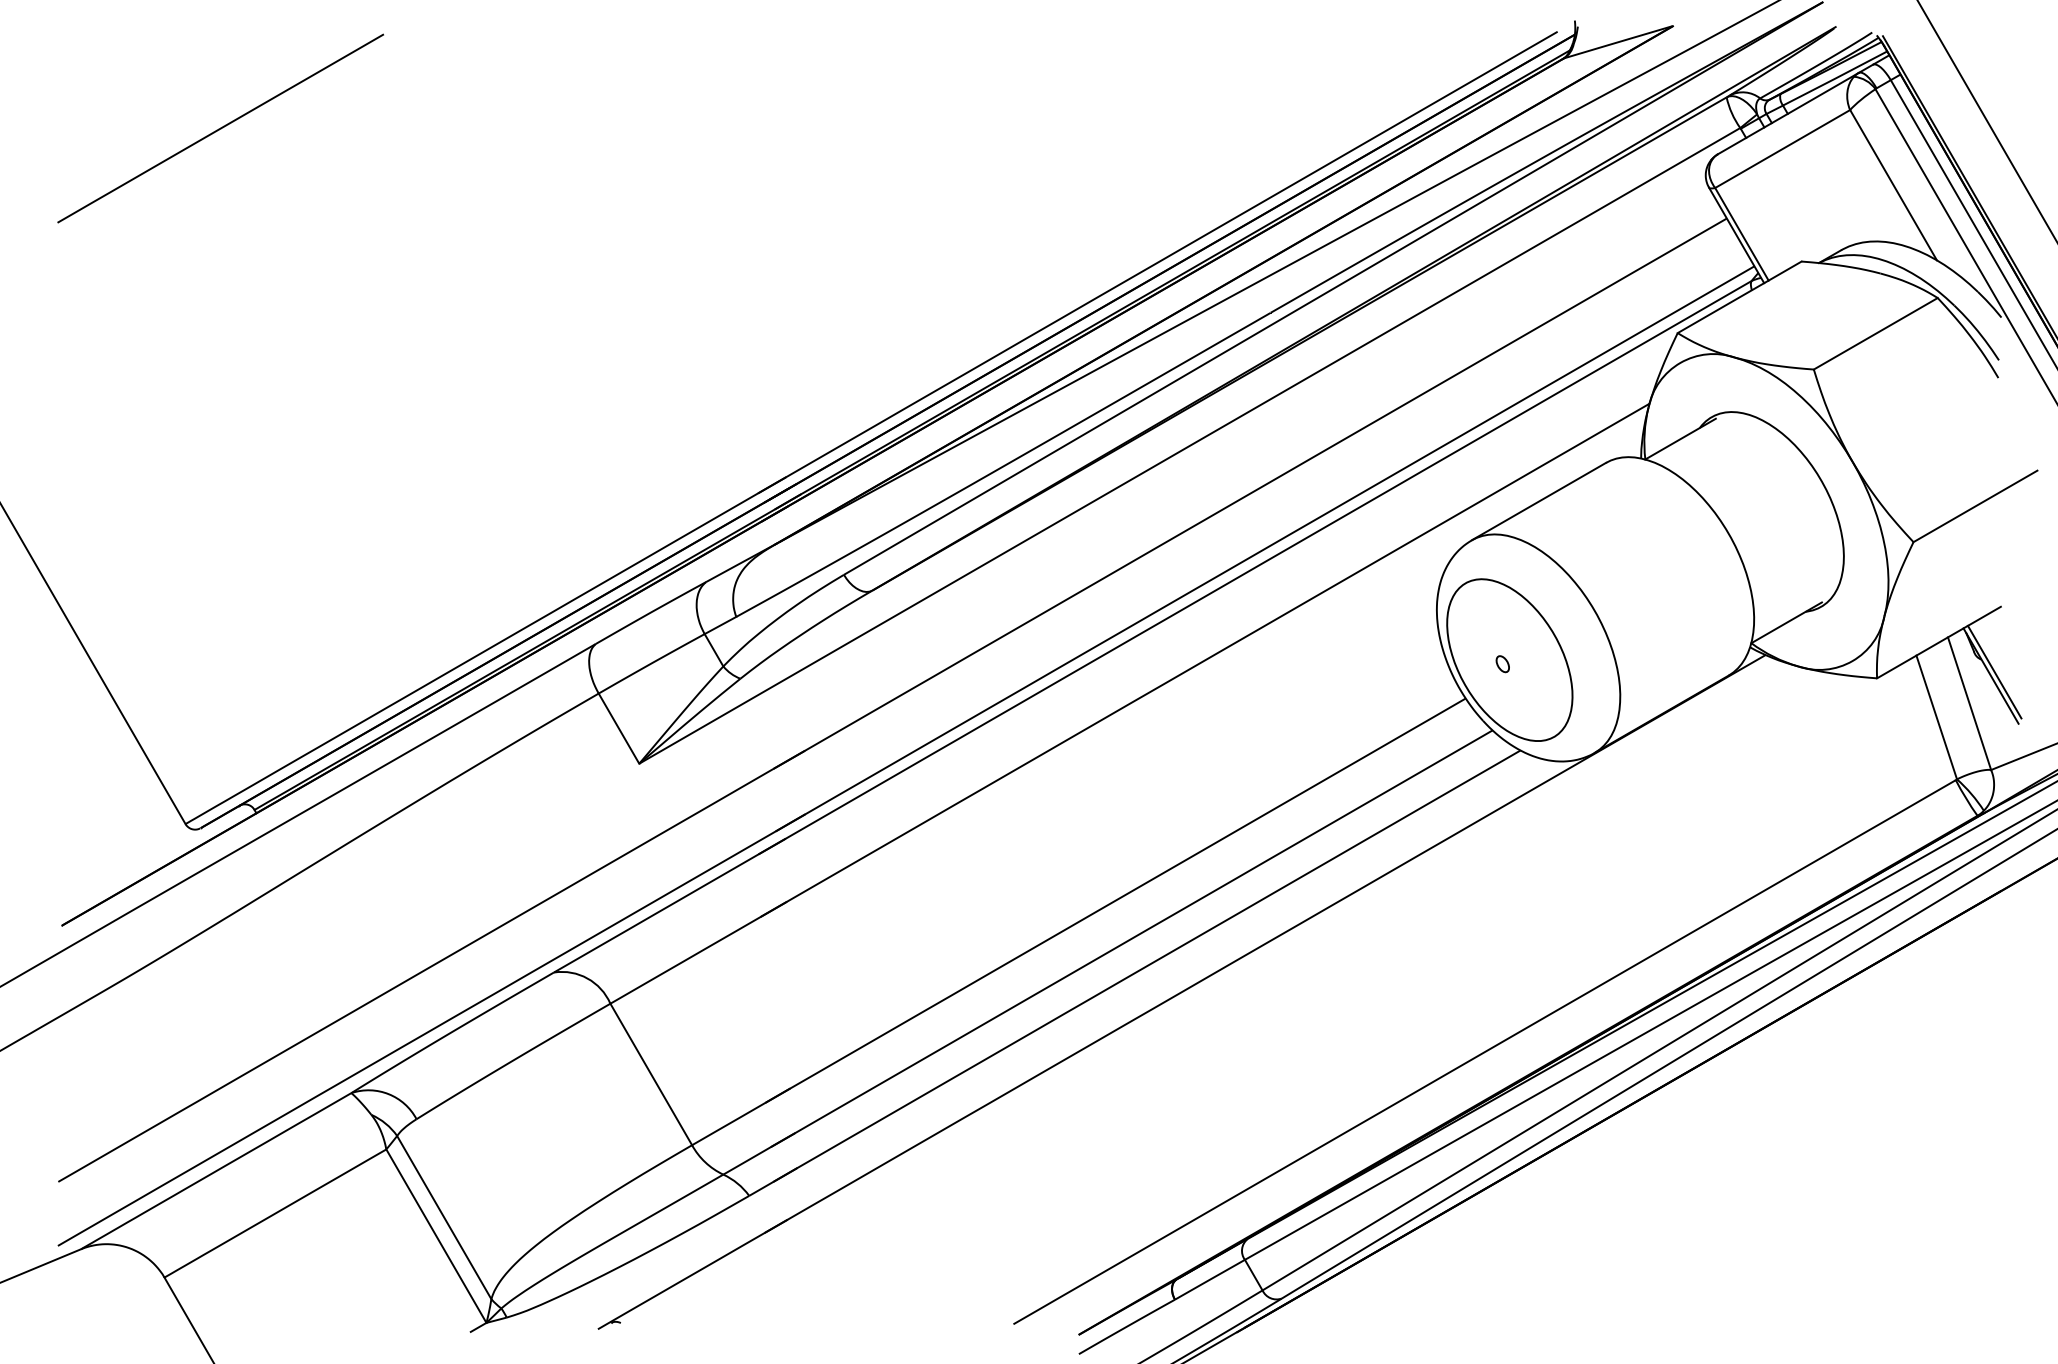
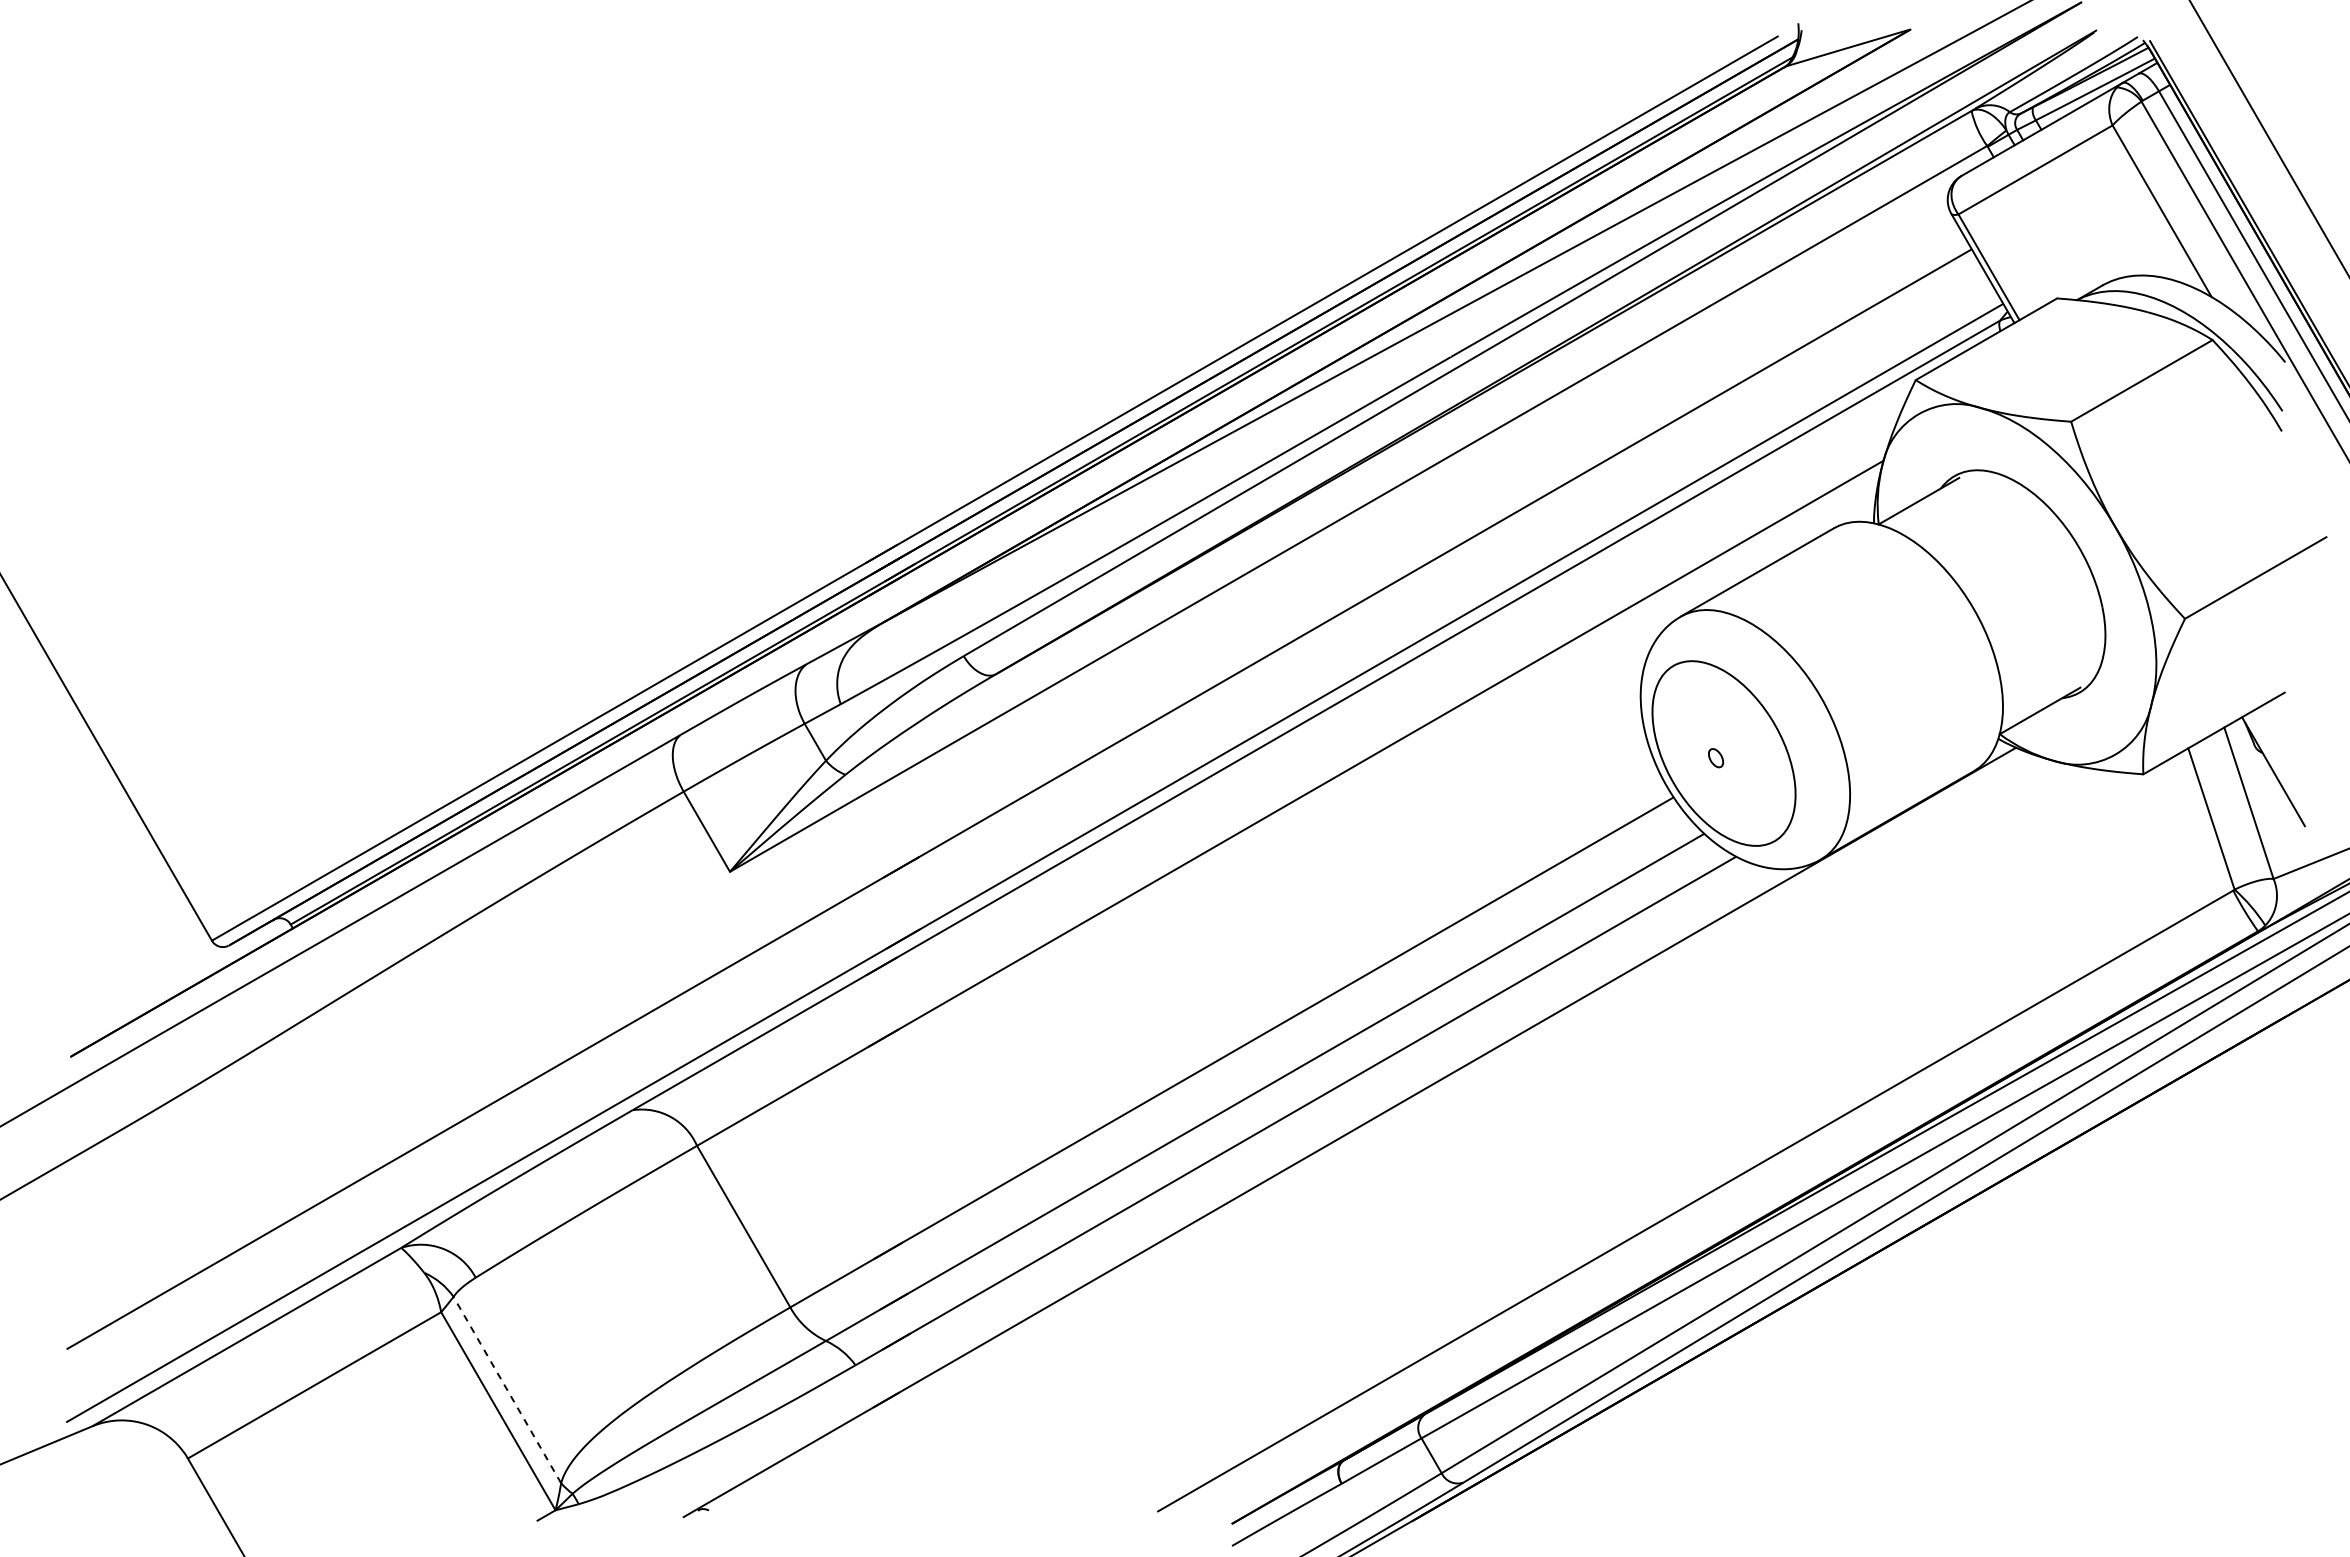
line: (220, 128) -> (251, 146), removed
line: (1994, 672) -> (2277, 767), removed
line: (444, 1217) -> (507, 1390), solid -> dashed

